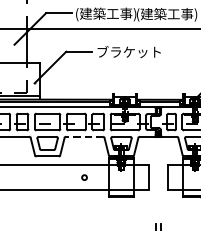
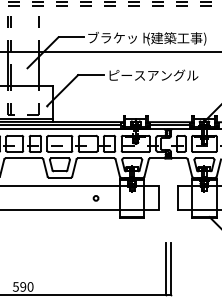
text: (107, 14) -> (118, 38), (建築工事) -> ブラケット
text: (143, 52) -> (153, 75), ブラケット -> ピースアングル
line: (83, 136) -> (95, 158), dashed -> solid

